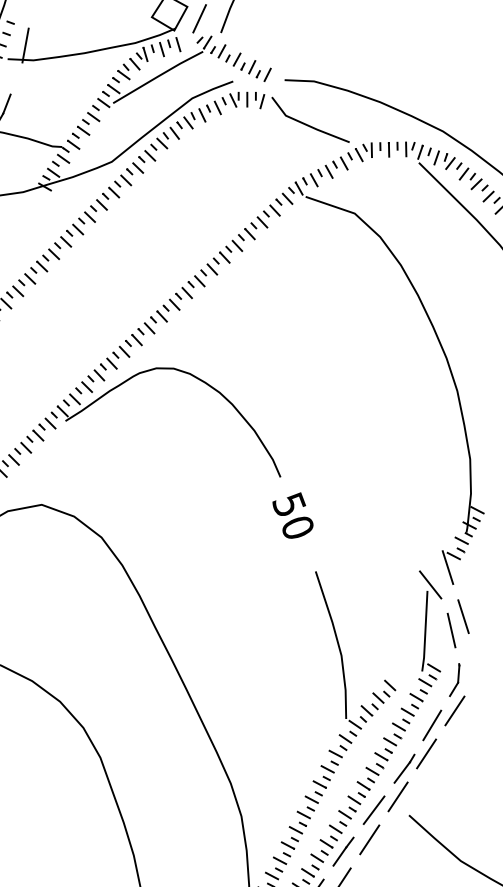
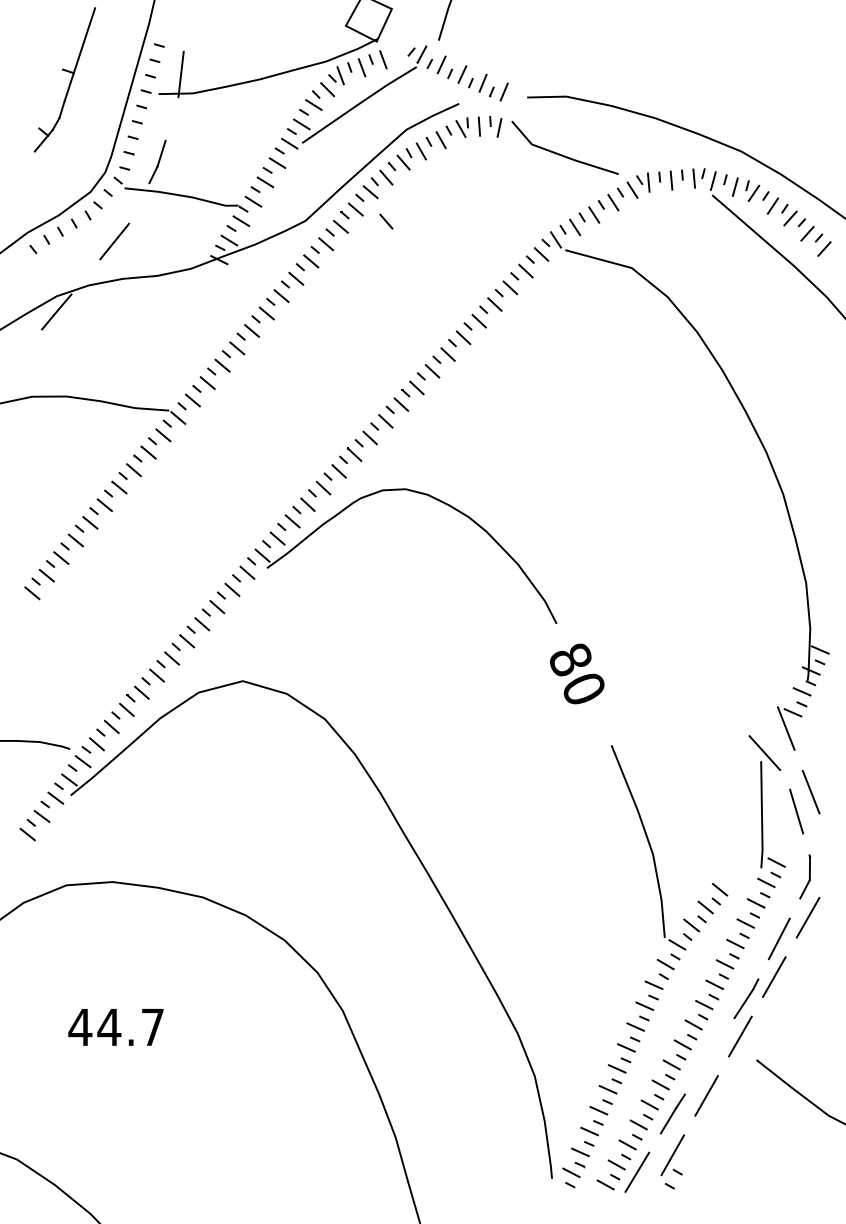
line: (199, 18) -> (409, 23), removed
line: (172, 166) -> (386, 221), added
text: (289, 504) -> (570, 658), 50 -> 80
line: (373, 810) -> (709, 1056), removed

